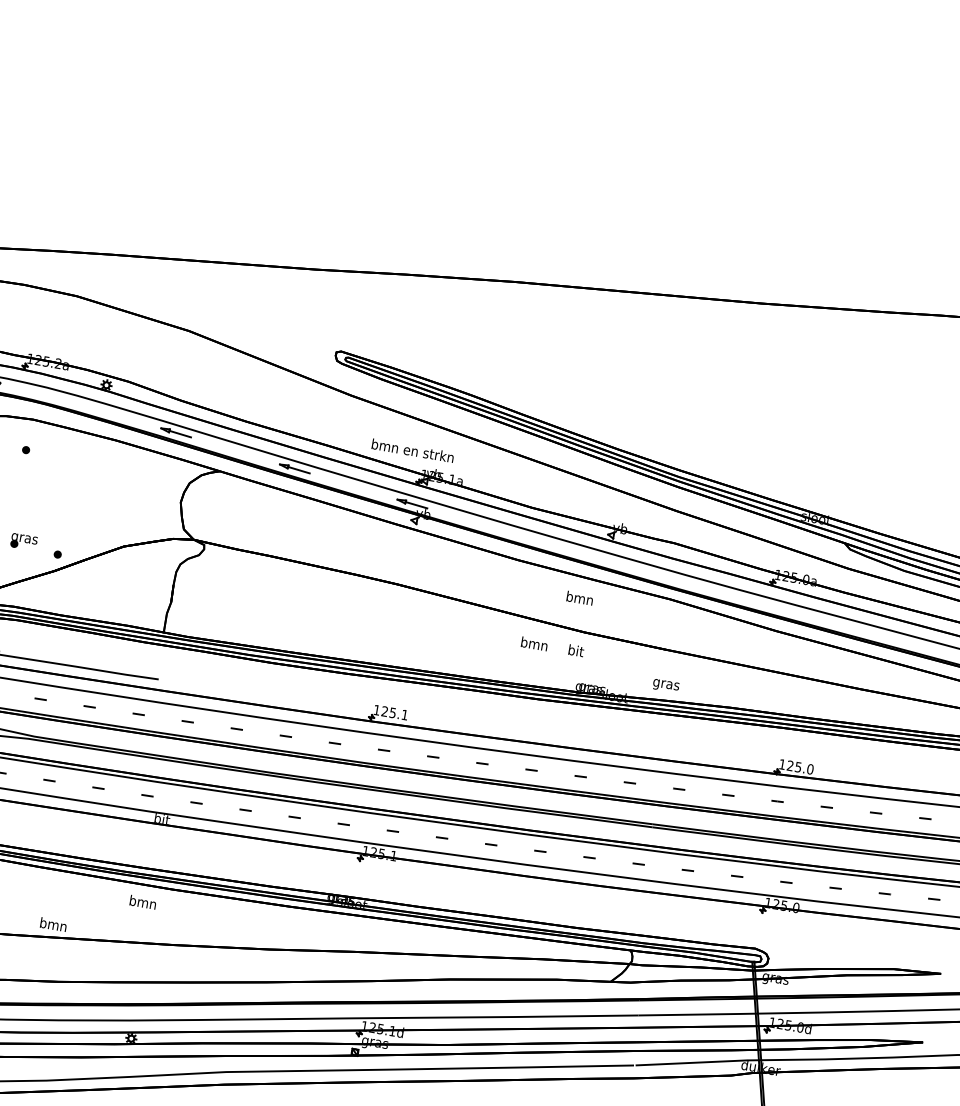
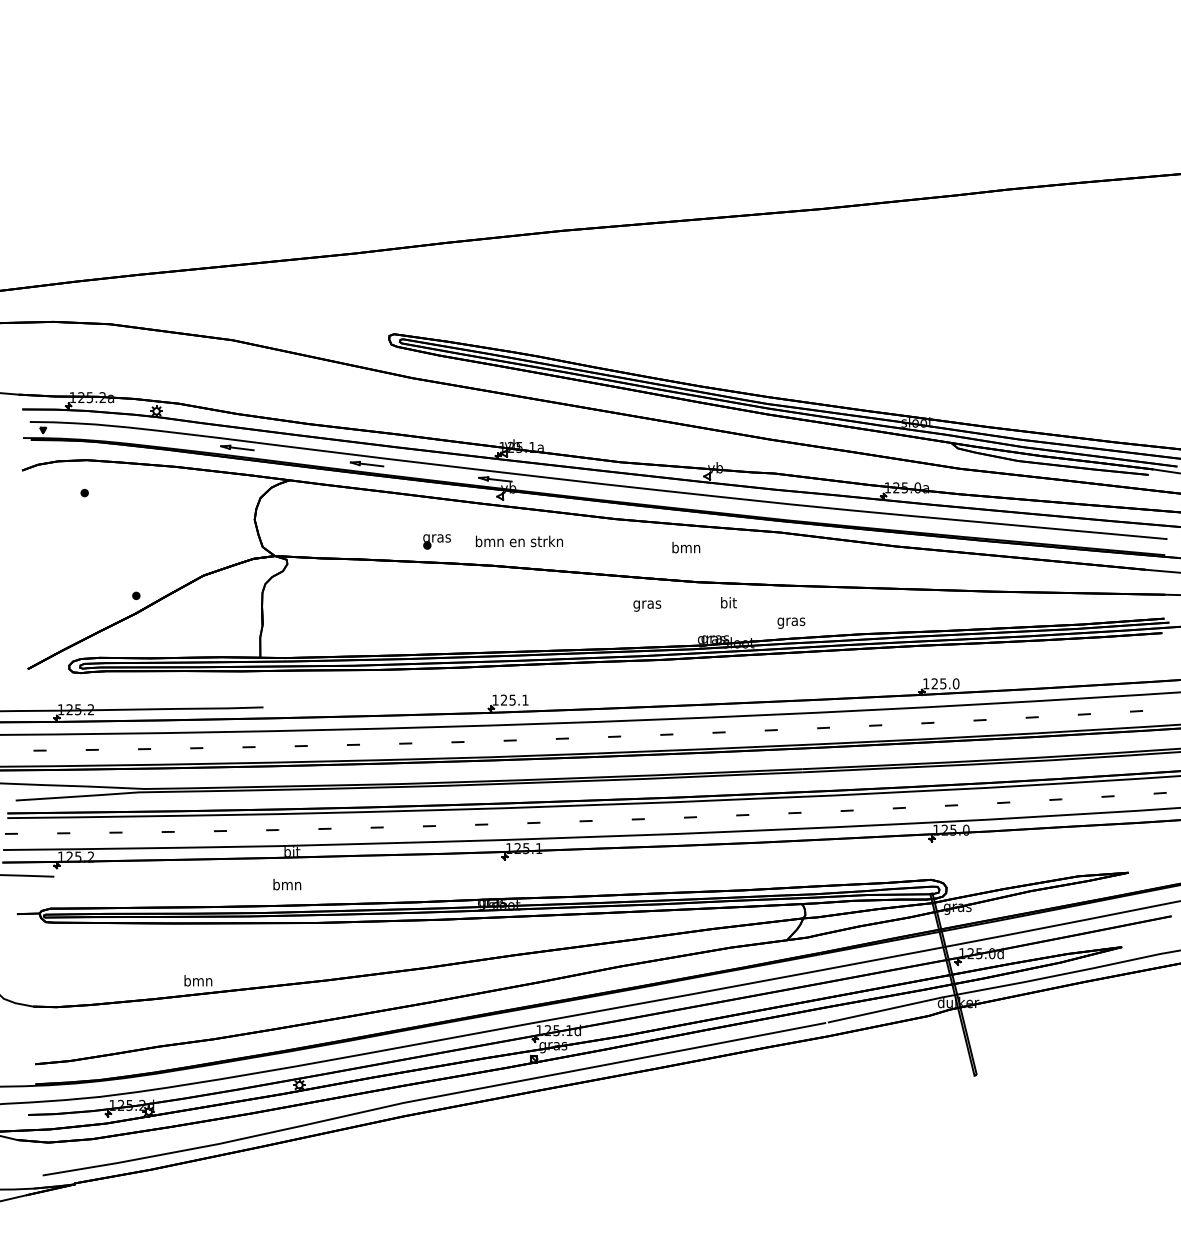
text: (412, 450) -> (519, 541), moved
part: (23, 541) -> (436, 541), moved
text: (534, 645) -> (647, 604), bmn -> gras
text: (575, 650) -> (728, 602), moved
text: (143, 902) -> (287, 884), moved

